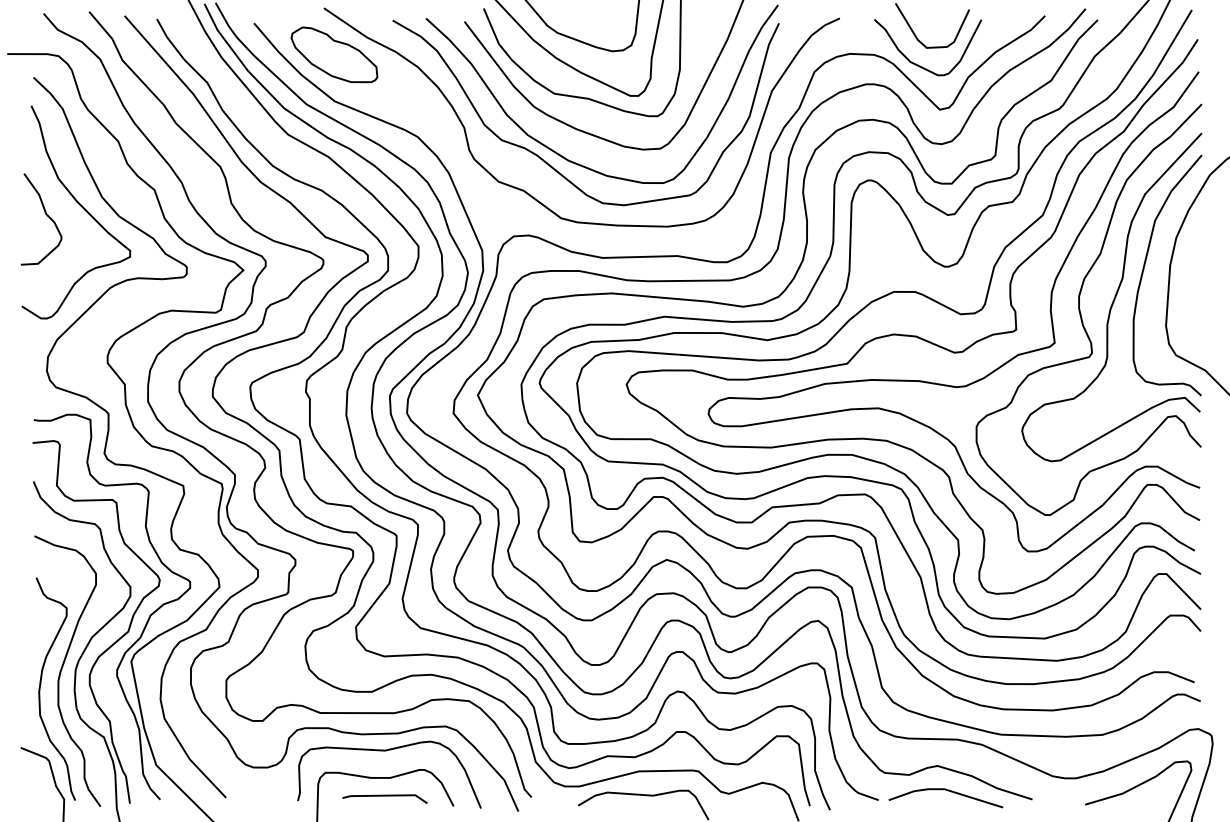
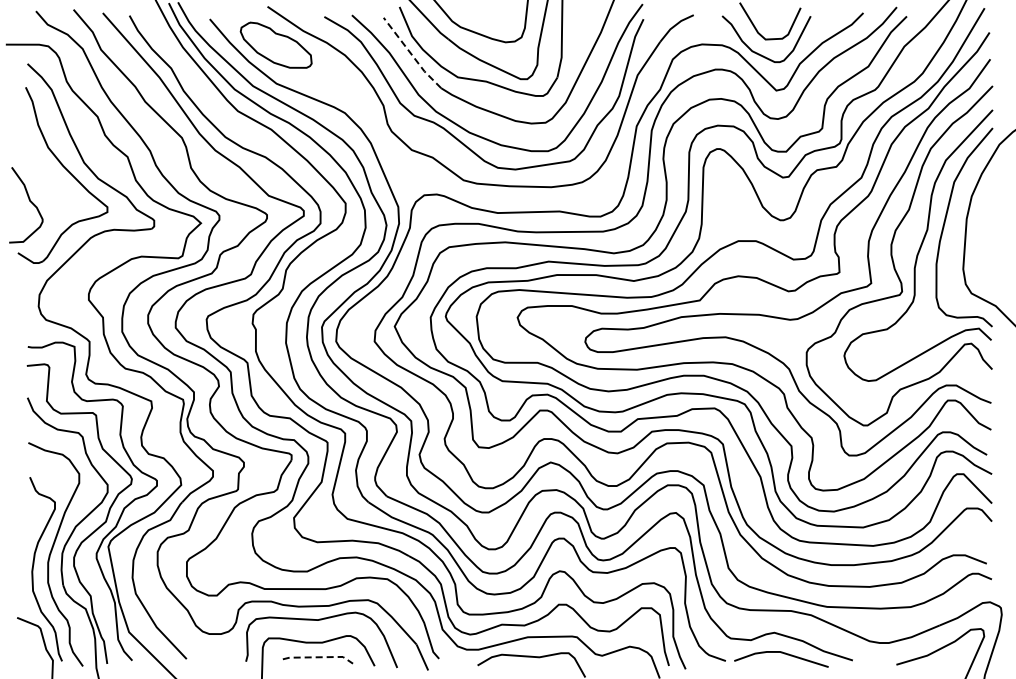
line: (498, 66) -> (411, 54), solid -> dashed
curve: (45, 214) -> (29, 201), moved
line: (386, 795) -> (319, 657), solid -> dashed

